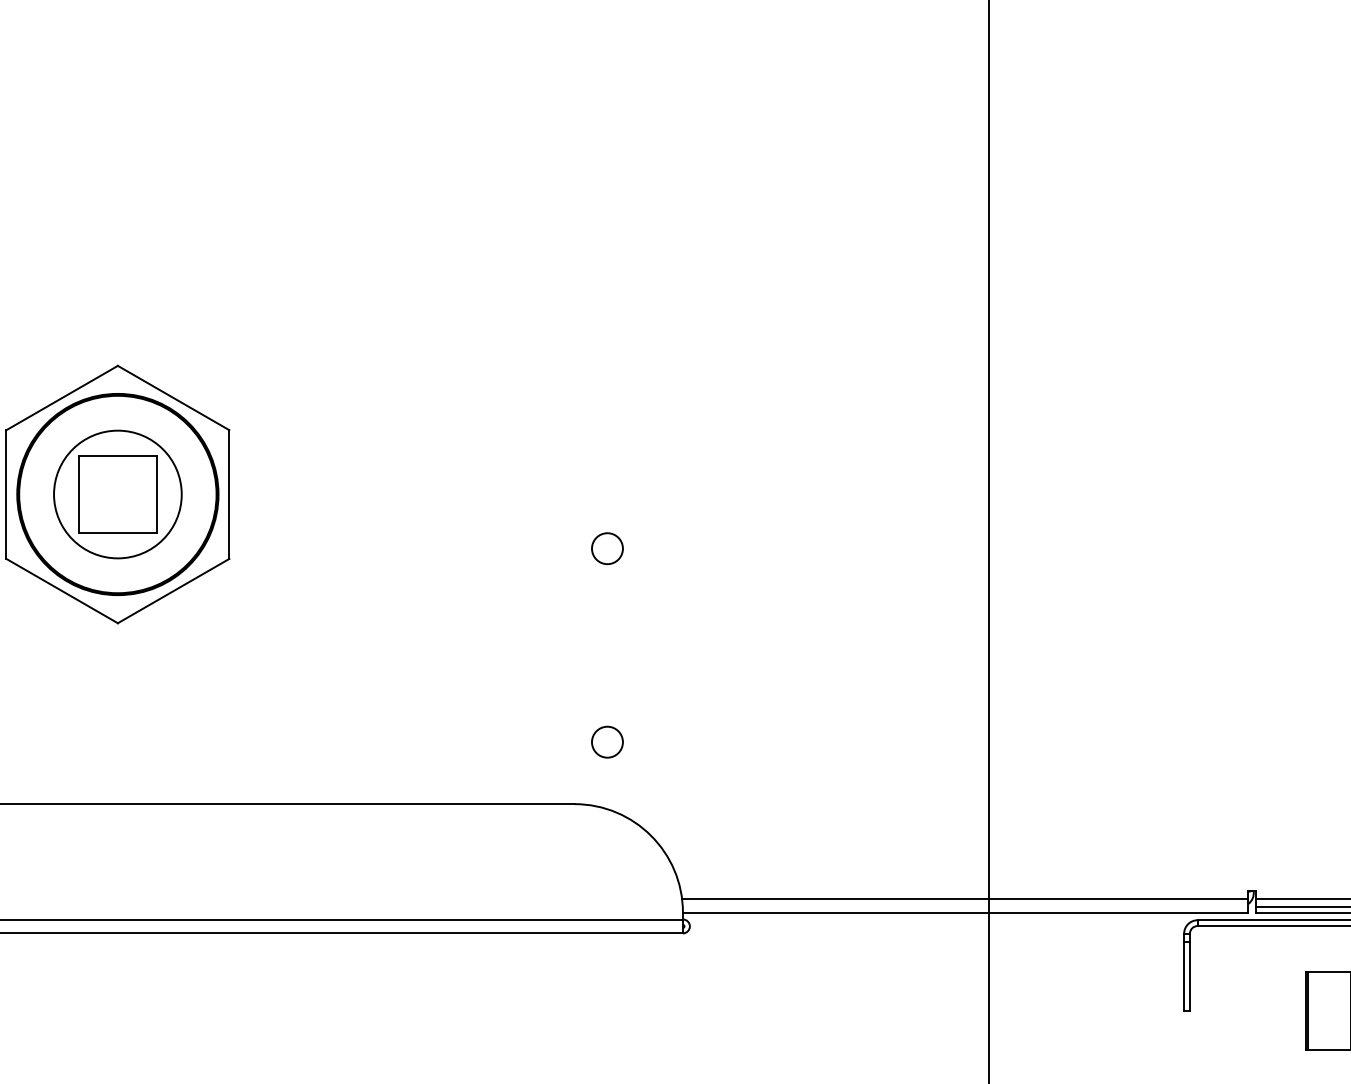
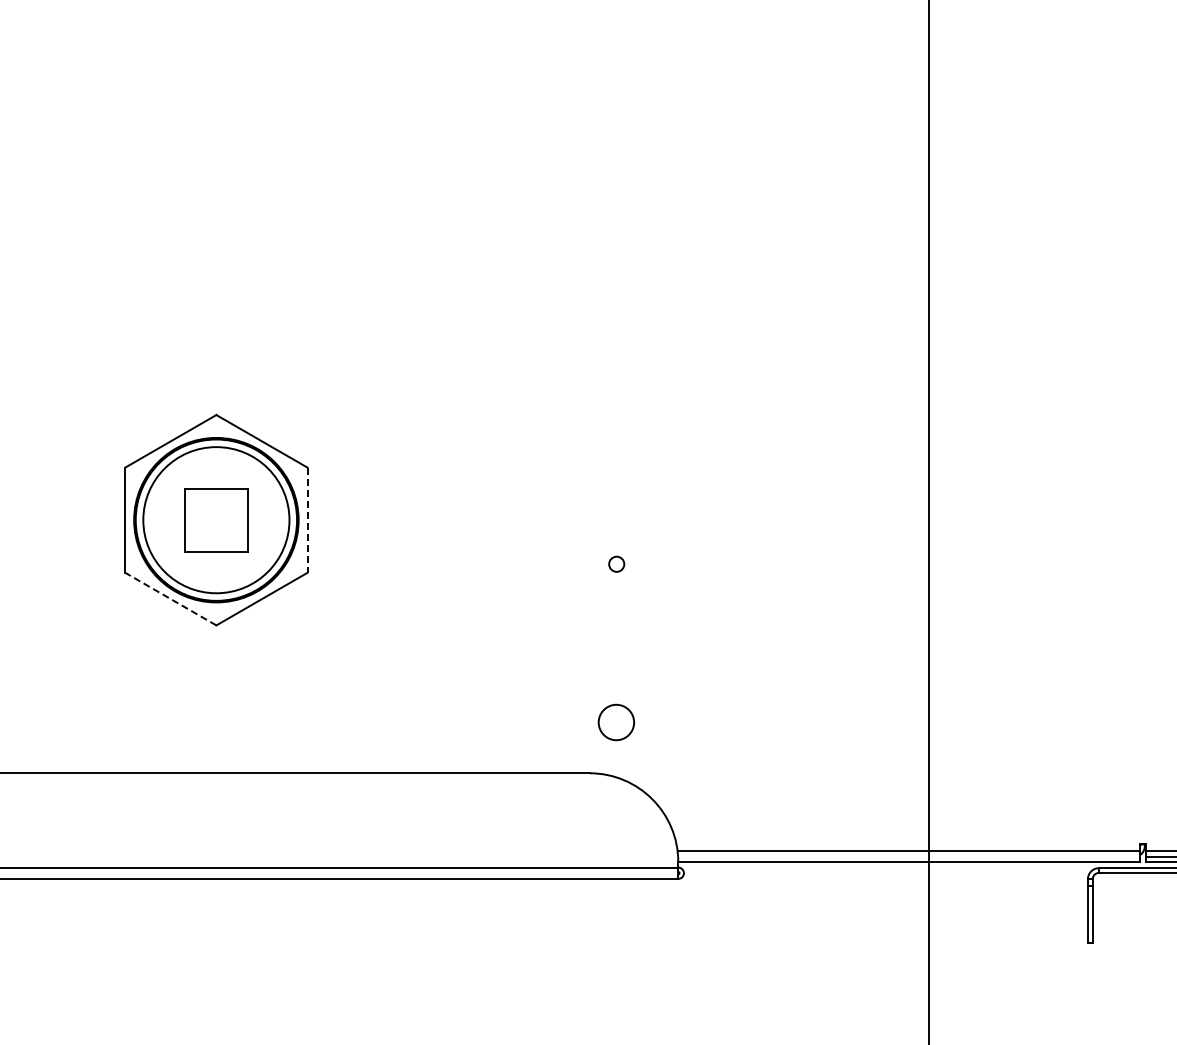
circle: (118, 494) -> (216, 520), size x1.4
line: (229, 494) -> (307, 520), solid -> dashed
circle: (607, 547) -> (616, 563), size x0.6
line: (61, 591) -> (170, 599), solid -> dashed
circle: (607, 742) -> (616, 722), size x1.4

